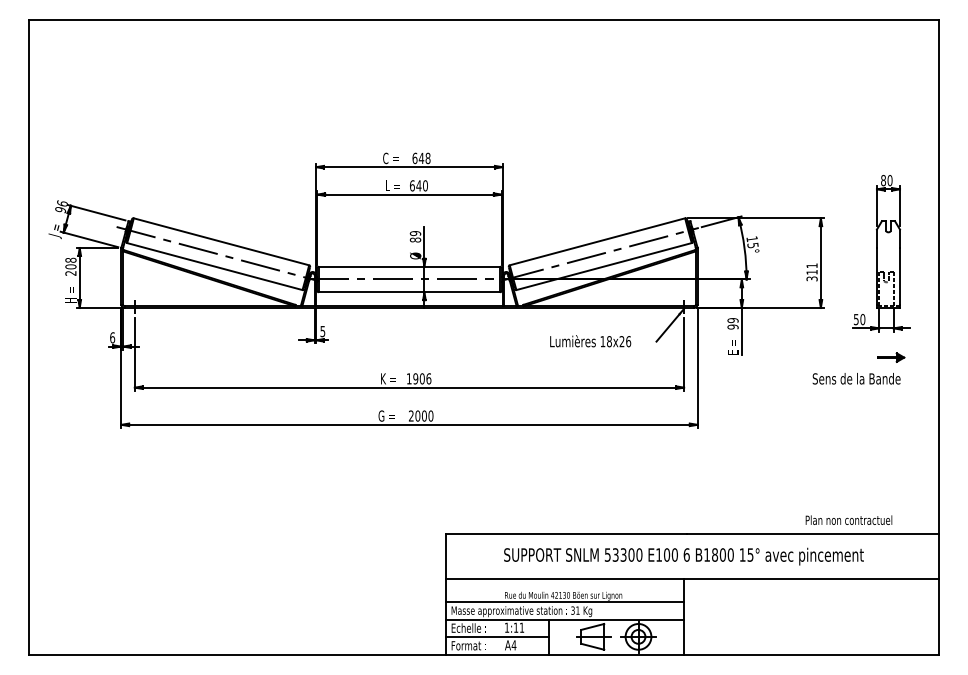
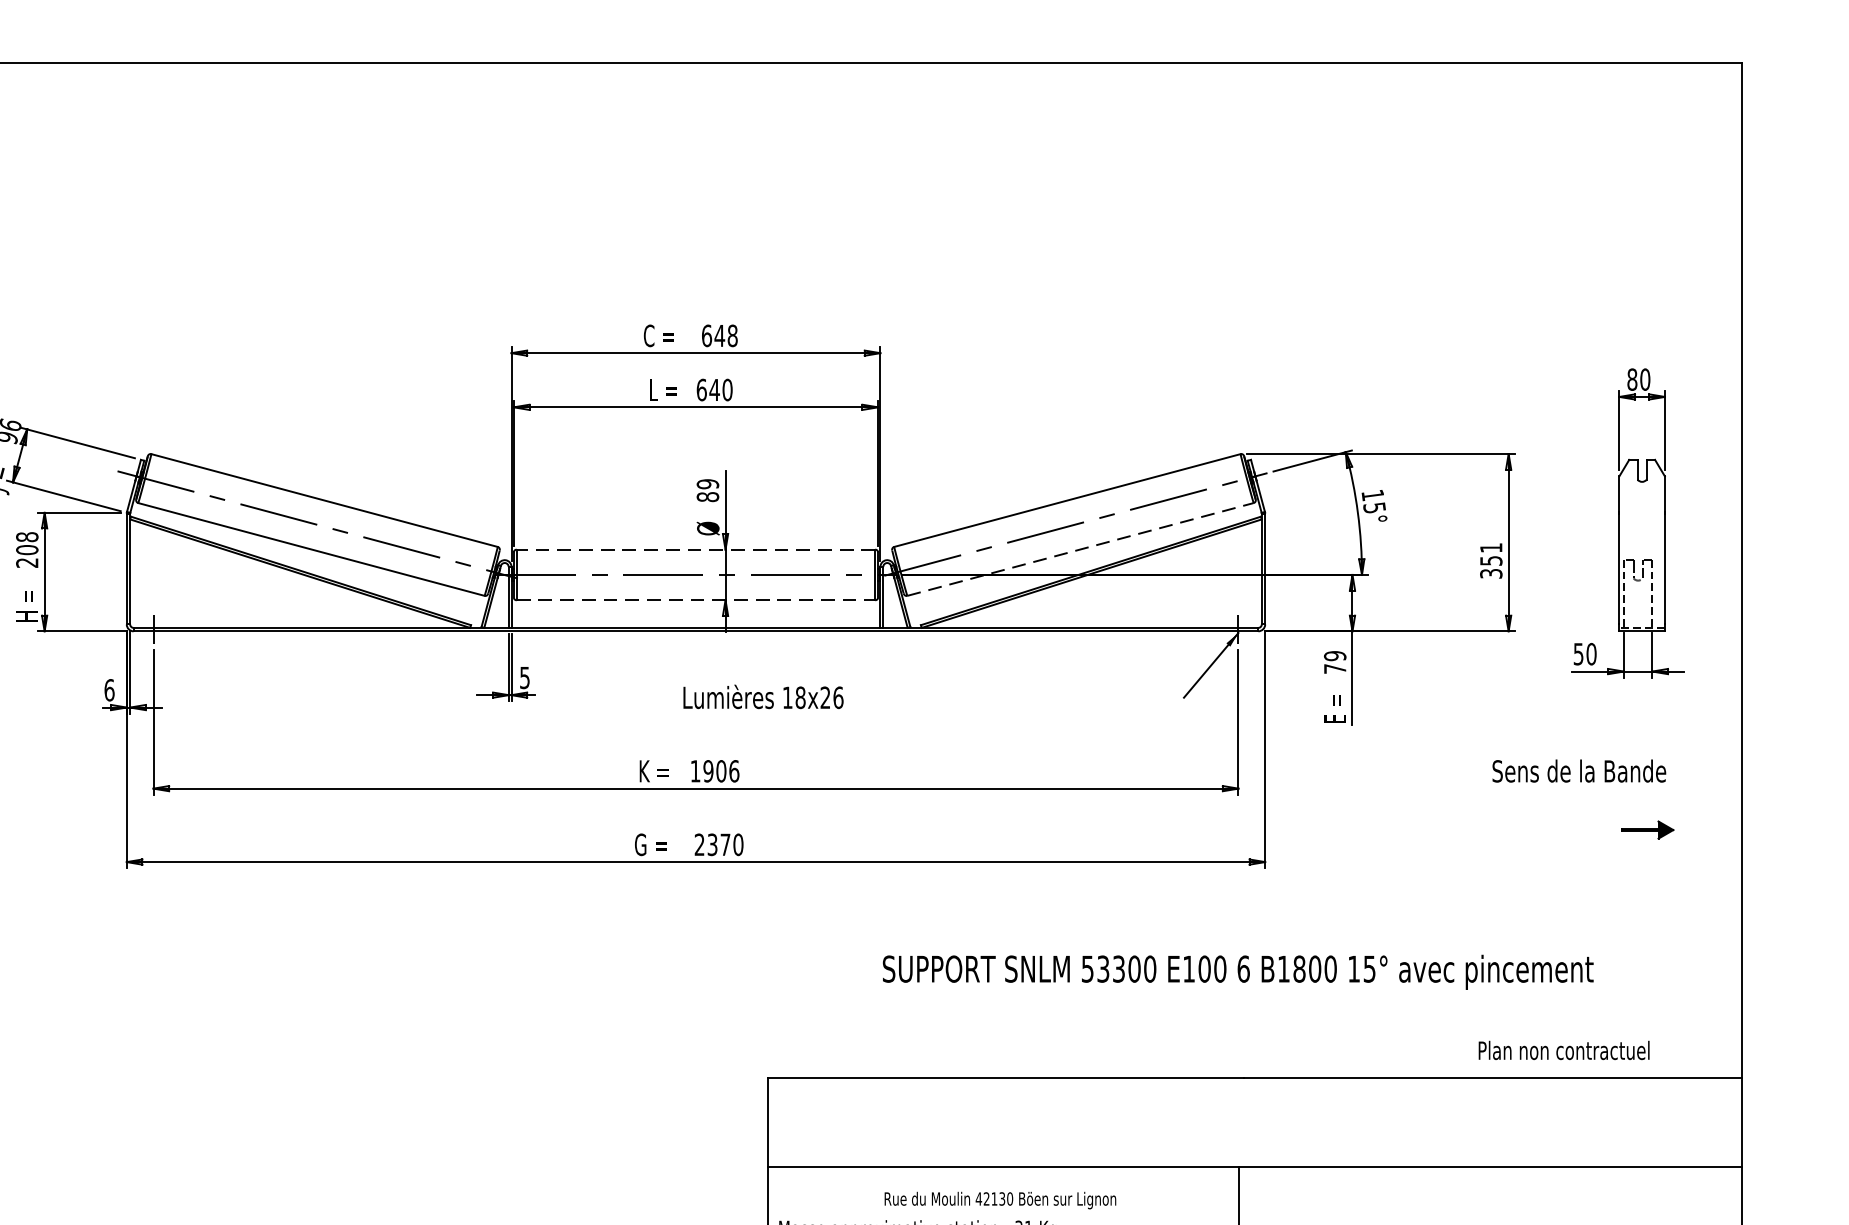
line: (409, 266) -> (696, 549), solid -> dashed
line: (604, 266) -> (1081, 549), solid -> dashed
text: (811, 272) -> (1490, 561), 311 -> 351
line: (409, 292) -> (696, 600), solid -> dashed
text: (732, 326) -> (1334, 667), 99 -> 79
text: (590, 341) -> (763, 697), moved
part: (891, 357) -> (1648, 829), moved
text: (420, 415) -> (717, 843), 2000 -> 2370
text: (683, 556) -> (1237, 972), moved
line: (564, 602) -> (1002, 1213), removed

